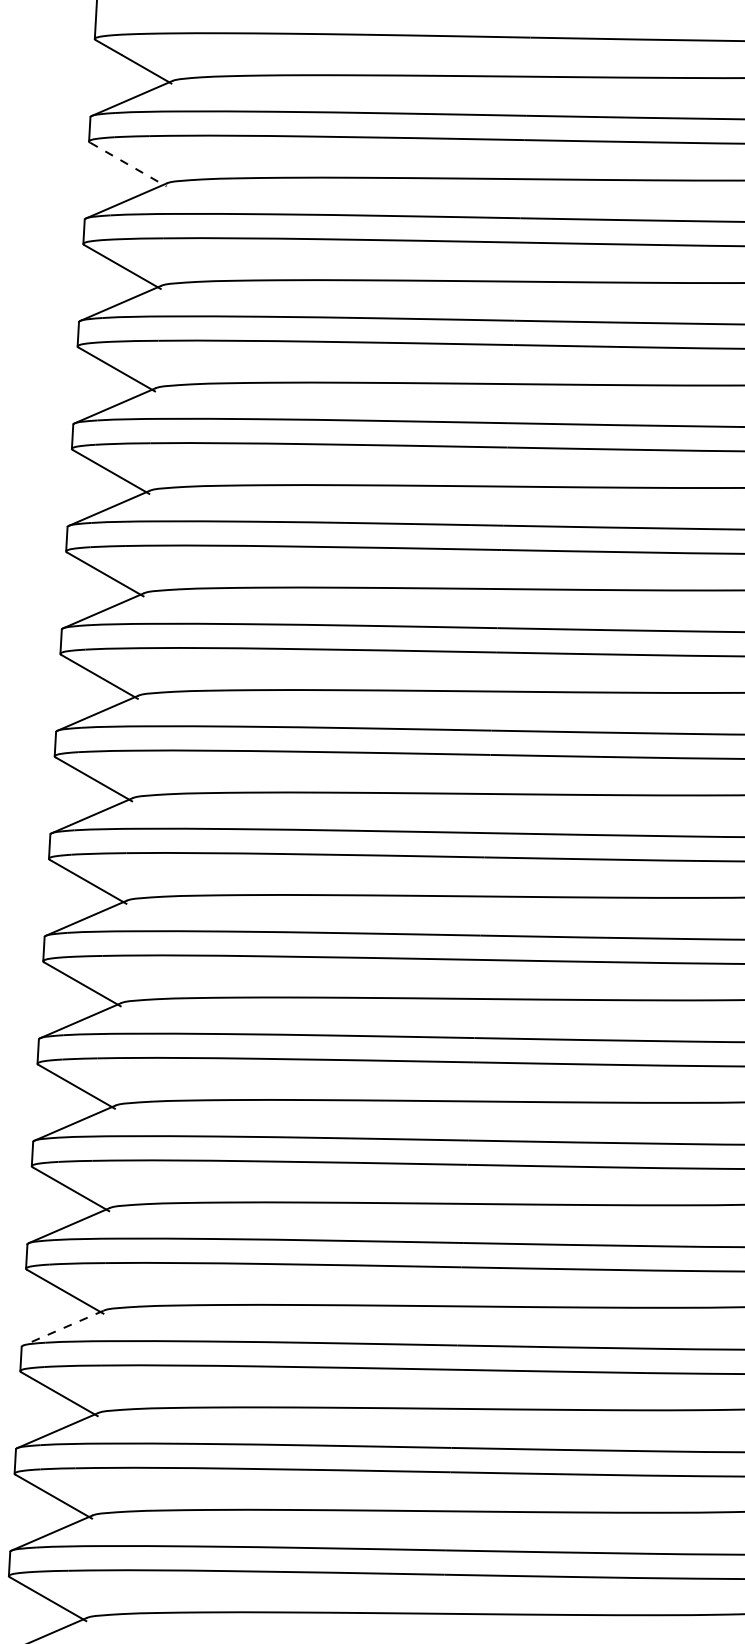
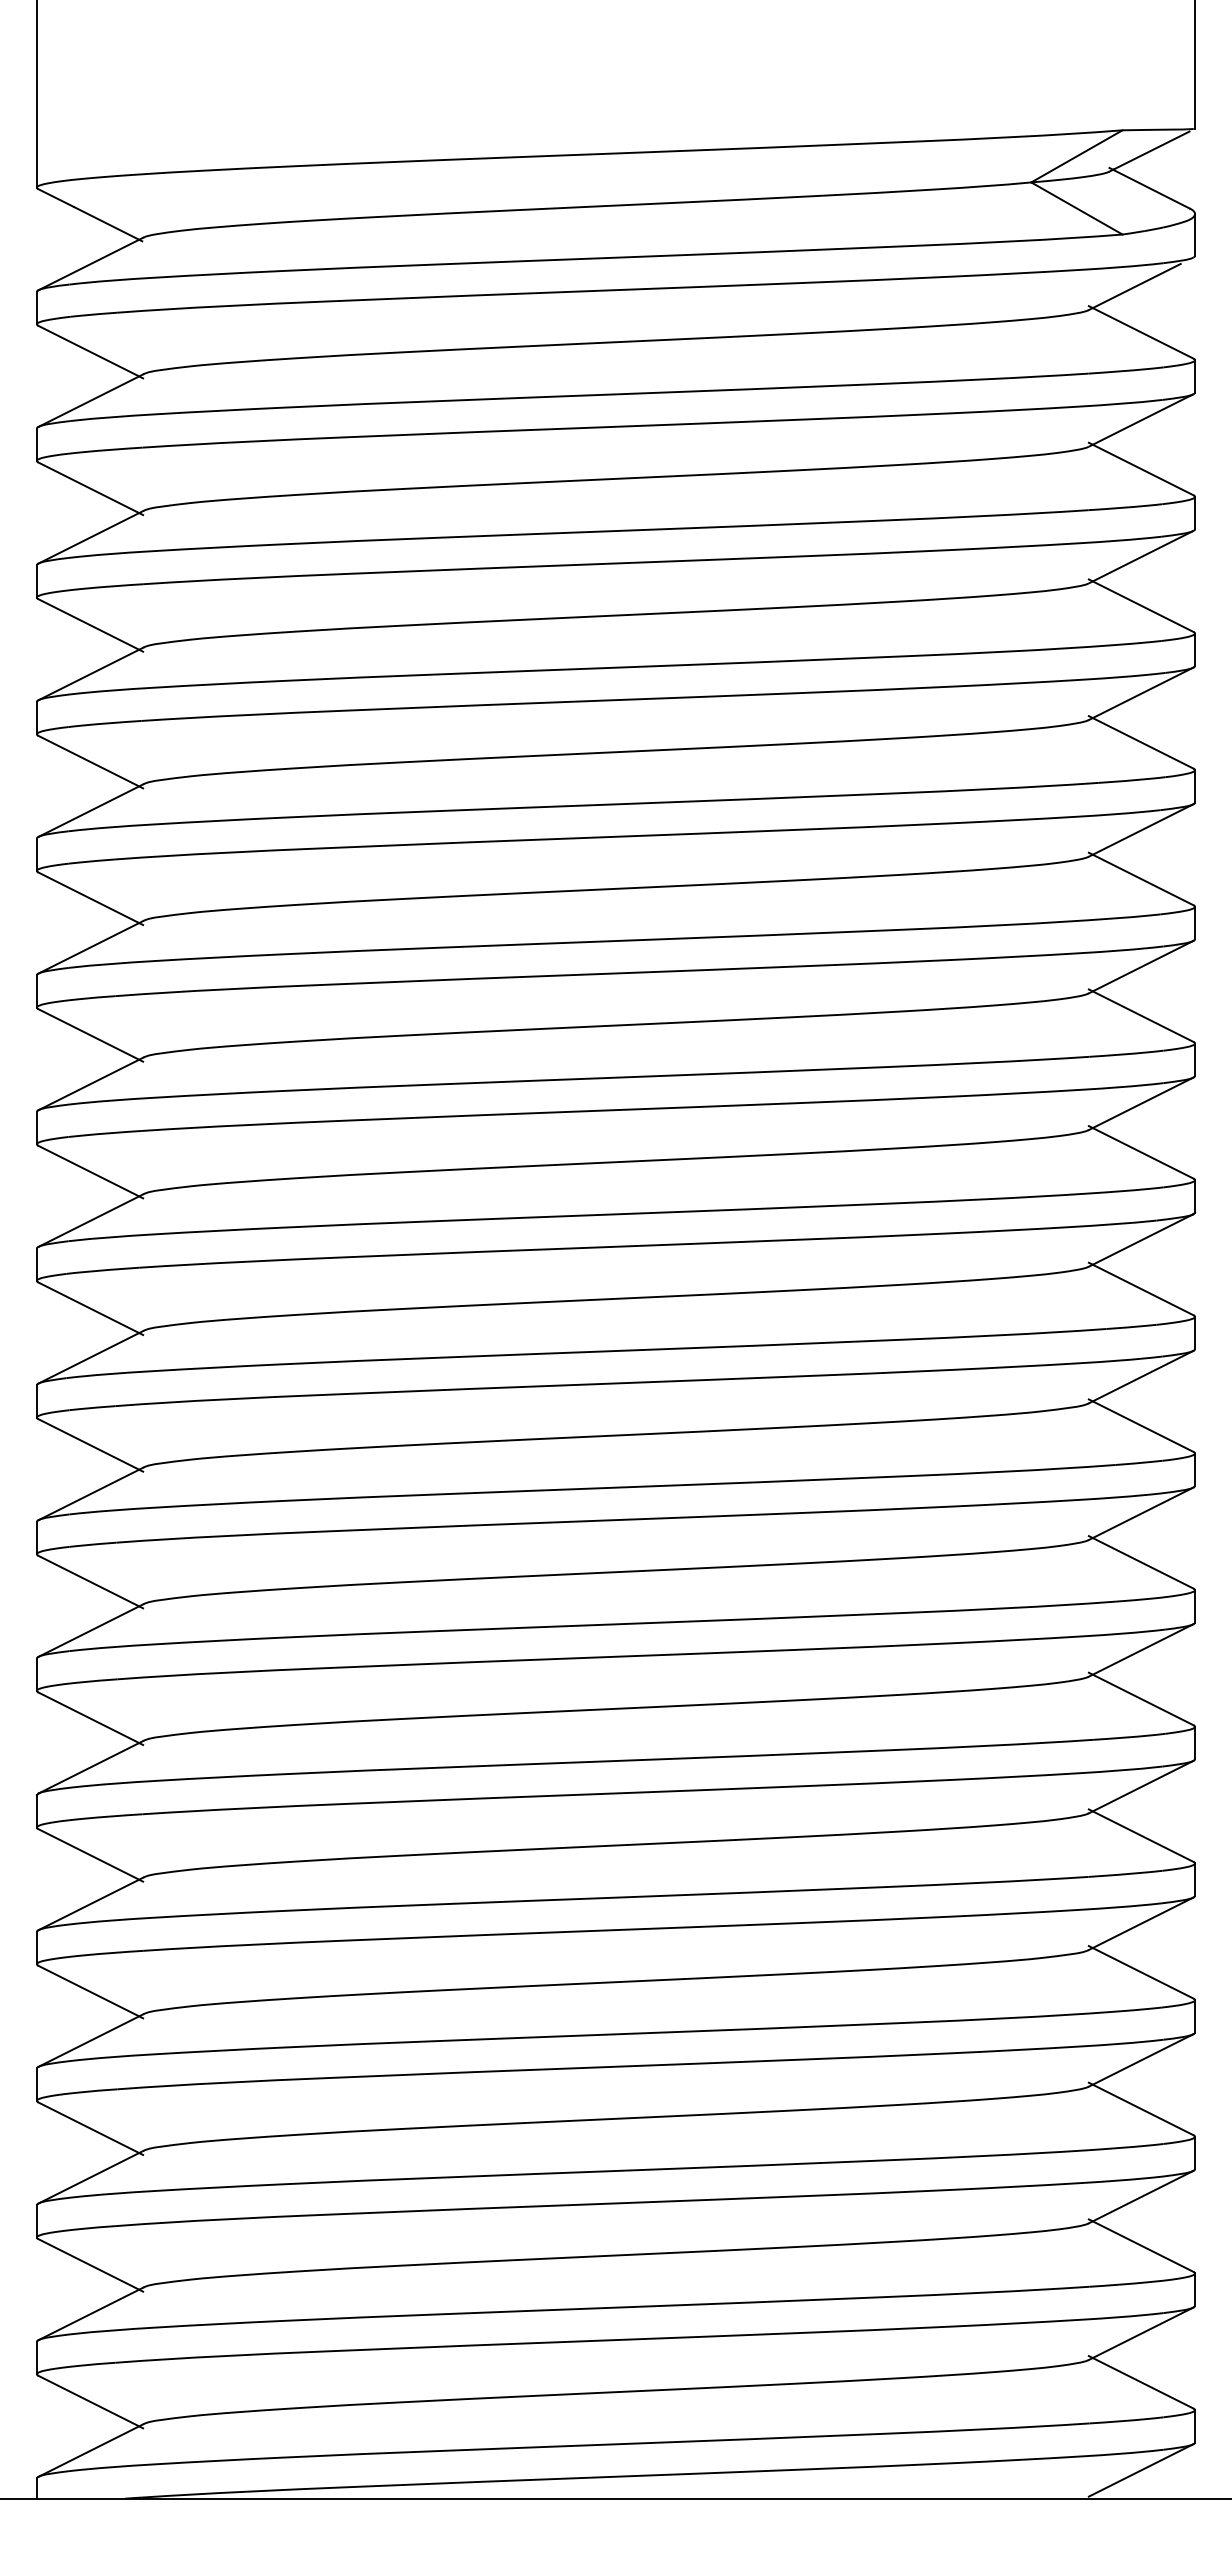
line: (128, 164) -> (90, 352), dashed -> solid
line: (63, 1327) -> (90, 1903), dashed -> solid

